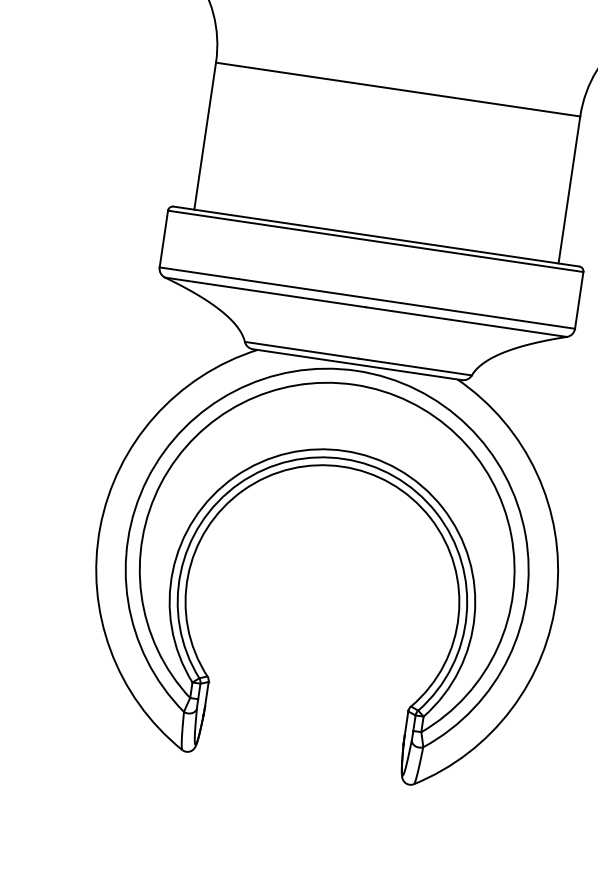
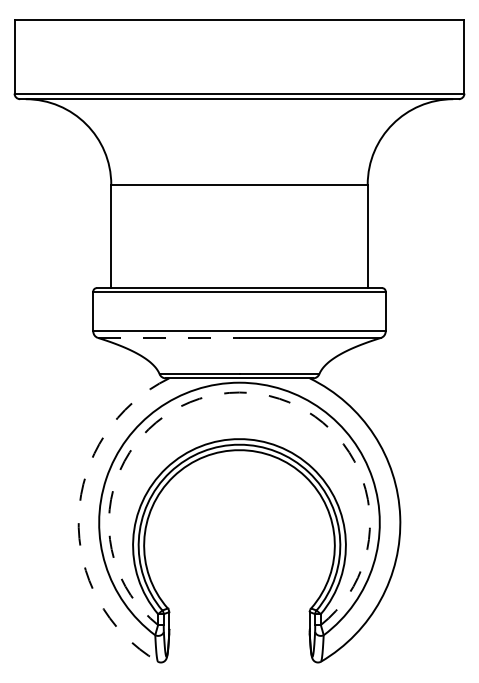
line: (265, 291) -> (168, 337), solid -> dashed
arc: (354, 384) -> (239, 392), solid -> dashed
arc: (99, 527) -> (78, 516), solid -> dashed

